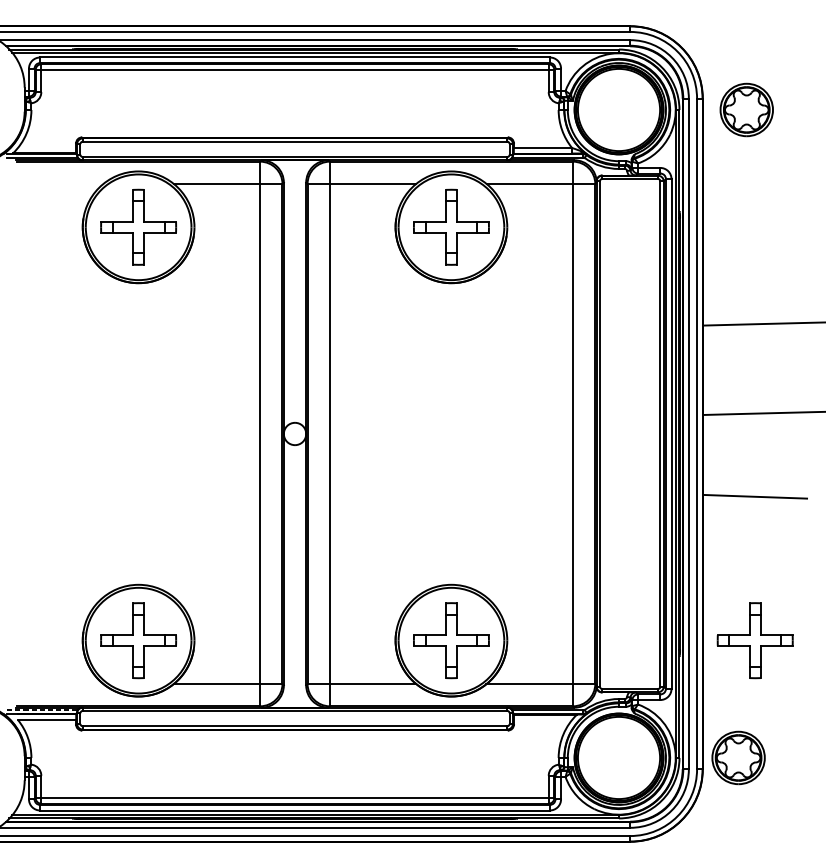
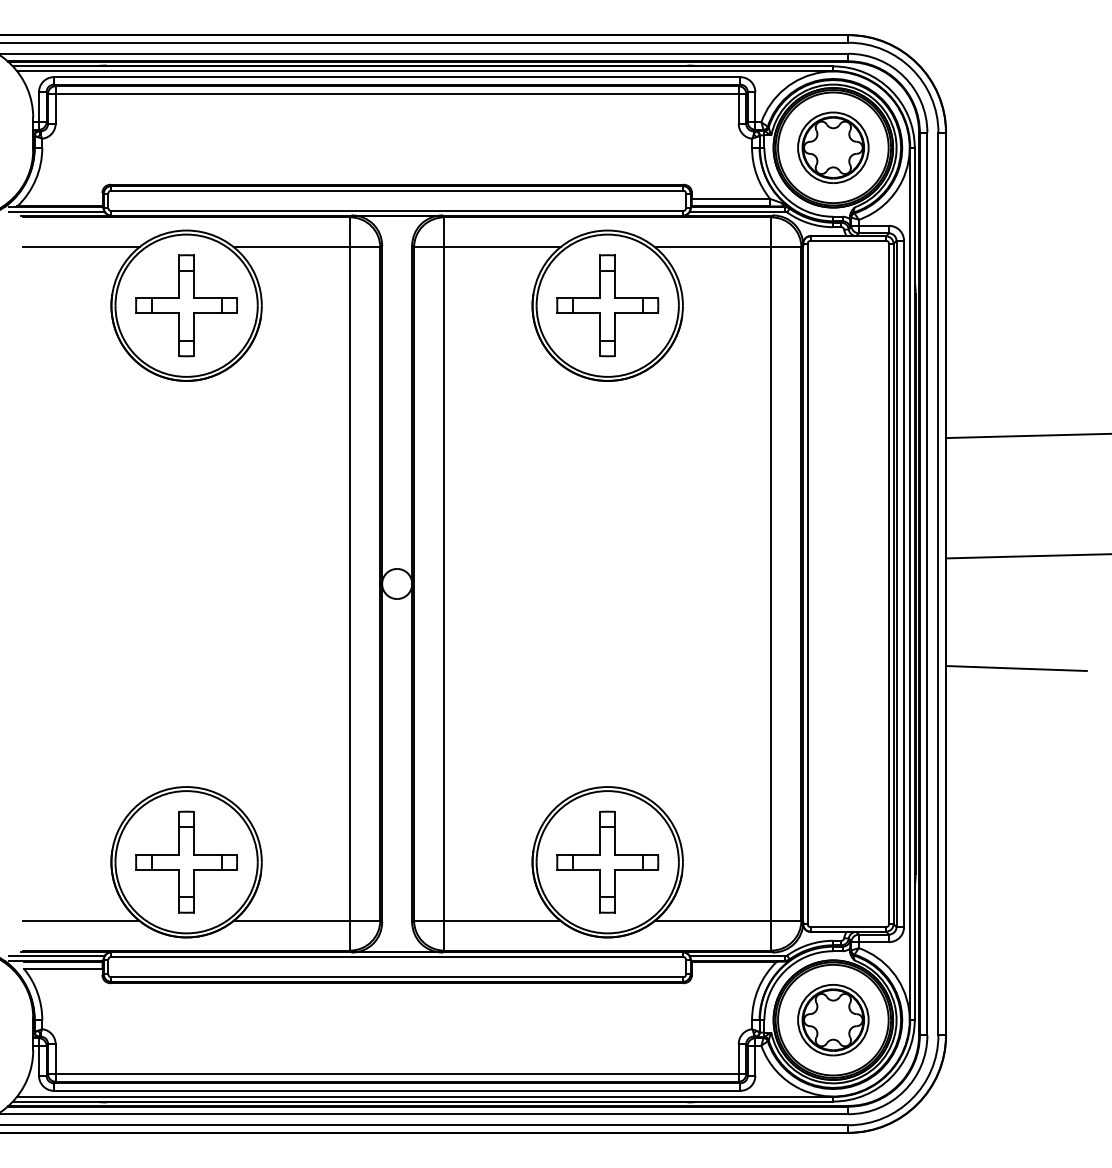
part: (746, 109) -> (833, 147), moved
line: (60, 184) -> (81, 247), added
part: (755, 640) -> (1016, 861), removed
line: (60, 683) -> (81, 920), added
line: (41, 710) -> (56, 956), dashed -> solid
part: (738, 758) -> (833, 1020), moved

